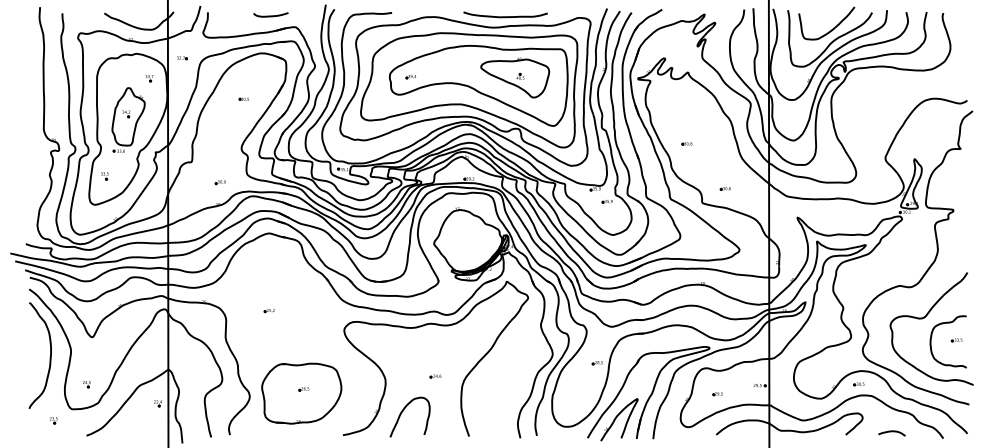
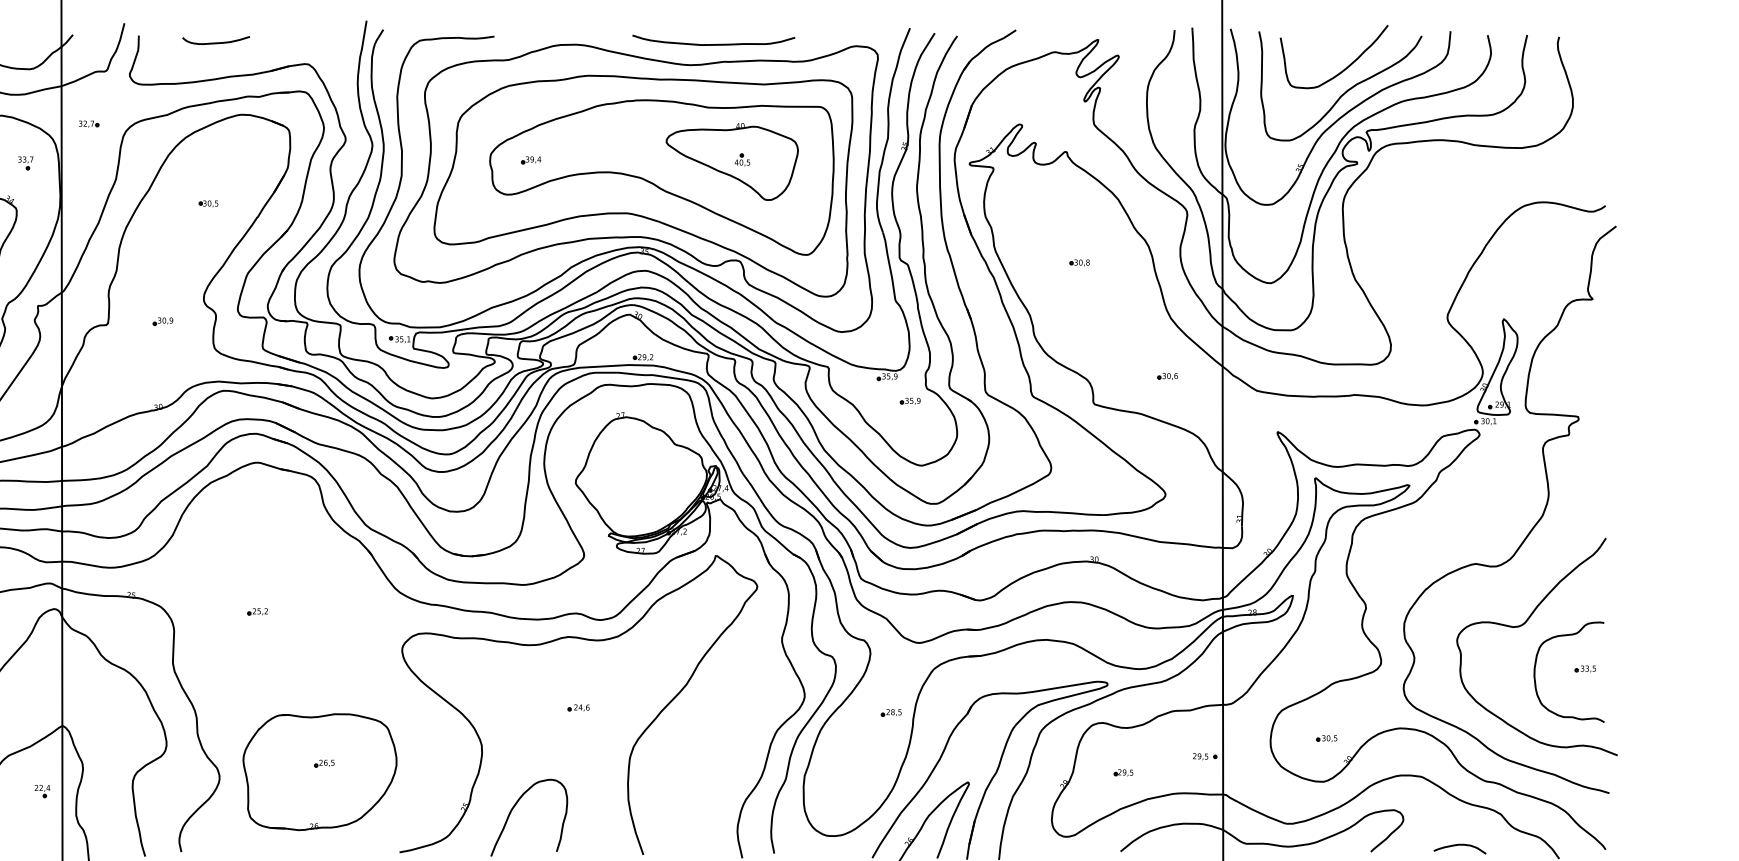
curve: (270, 15) -> (215, 41), moved
part: (686, 143) -> (1078, 261), moved
part: (219, 182) -> (161, 321), moved
part: (724, 188) -> (1165, 375), moved
part: (435, 376) -> (578, 707), moved
part: (858, 384) -> (1325, 738), moved

